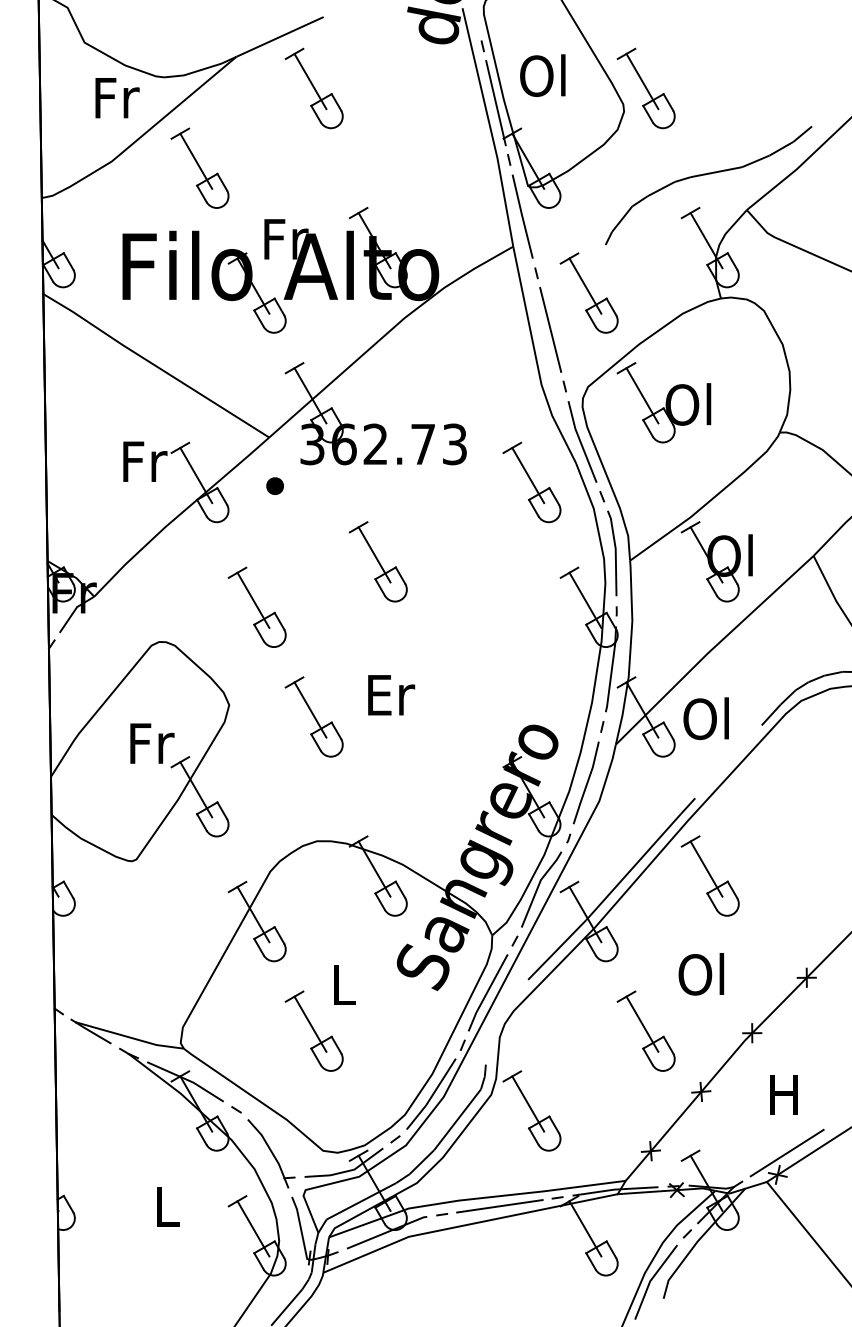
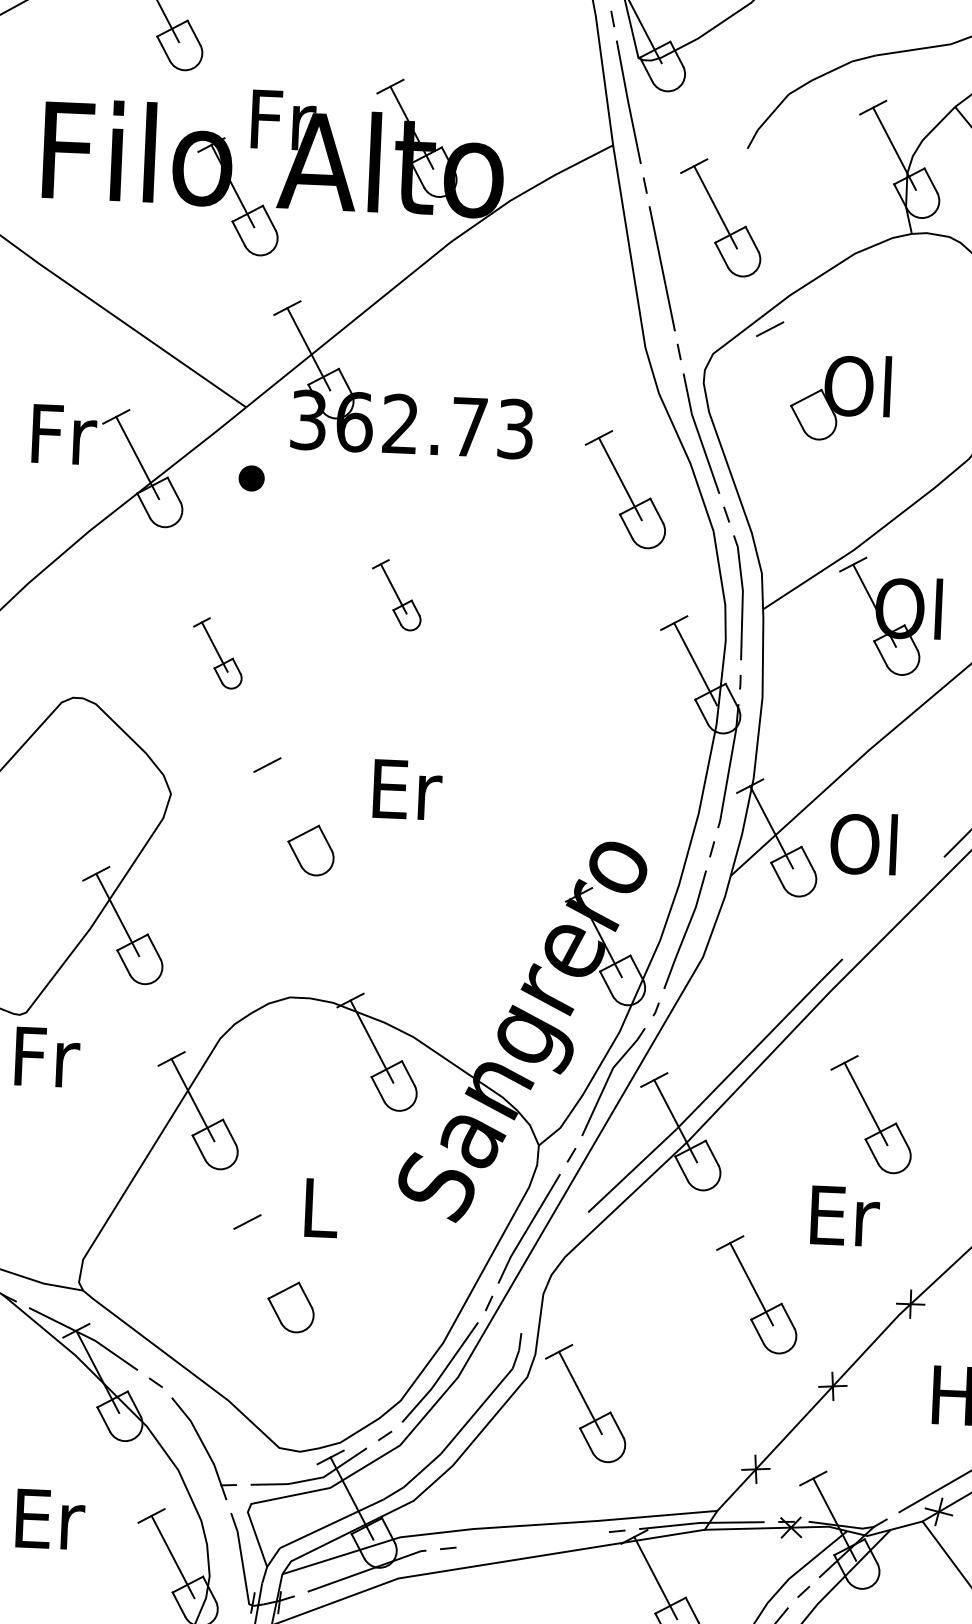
line: (642, 395) -> (791, 369), removed
part: (377, 561) -> (395, 594), size x0.6
part: (256, 606) -> (216, 652), size x0.6
line: (310, 709) -> (288, 805), removed
text: (152, 743) -> (47, 1057), moved
part: (709, 875) -> (869, 1113), moved
text: (703, 974) -> (843, 1215), Ol -> Er
line: (310, 1023) -> (268, 1262), removed
text: (167, 1206) -> (49, 1519), L -> Er
line: (499, 1206) -> (532, 1540), removed

